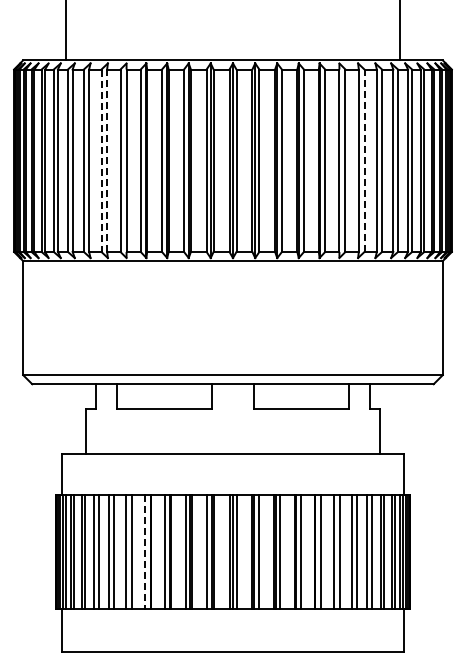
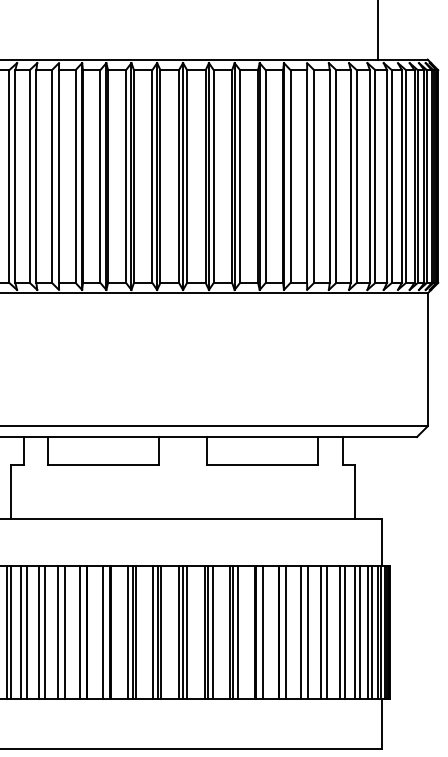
line: (107, 160) -> (36, 176), dashed -> solid
line: (364, 160) -> (336, 176), dashed -> solid
line: (101, 161) -> (29, 177), dashed -> solid
line: (144, 552) -> (79, 633), dashed -> solid

